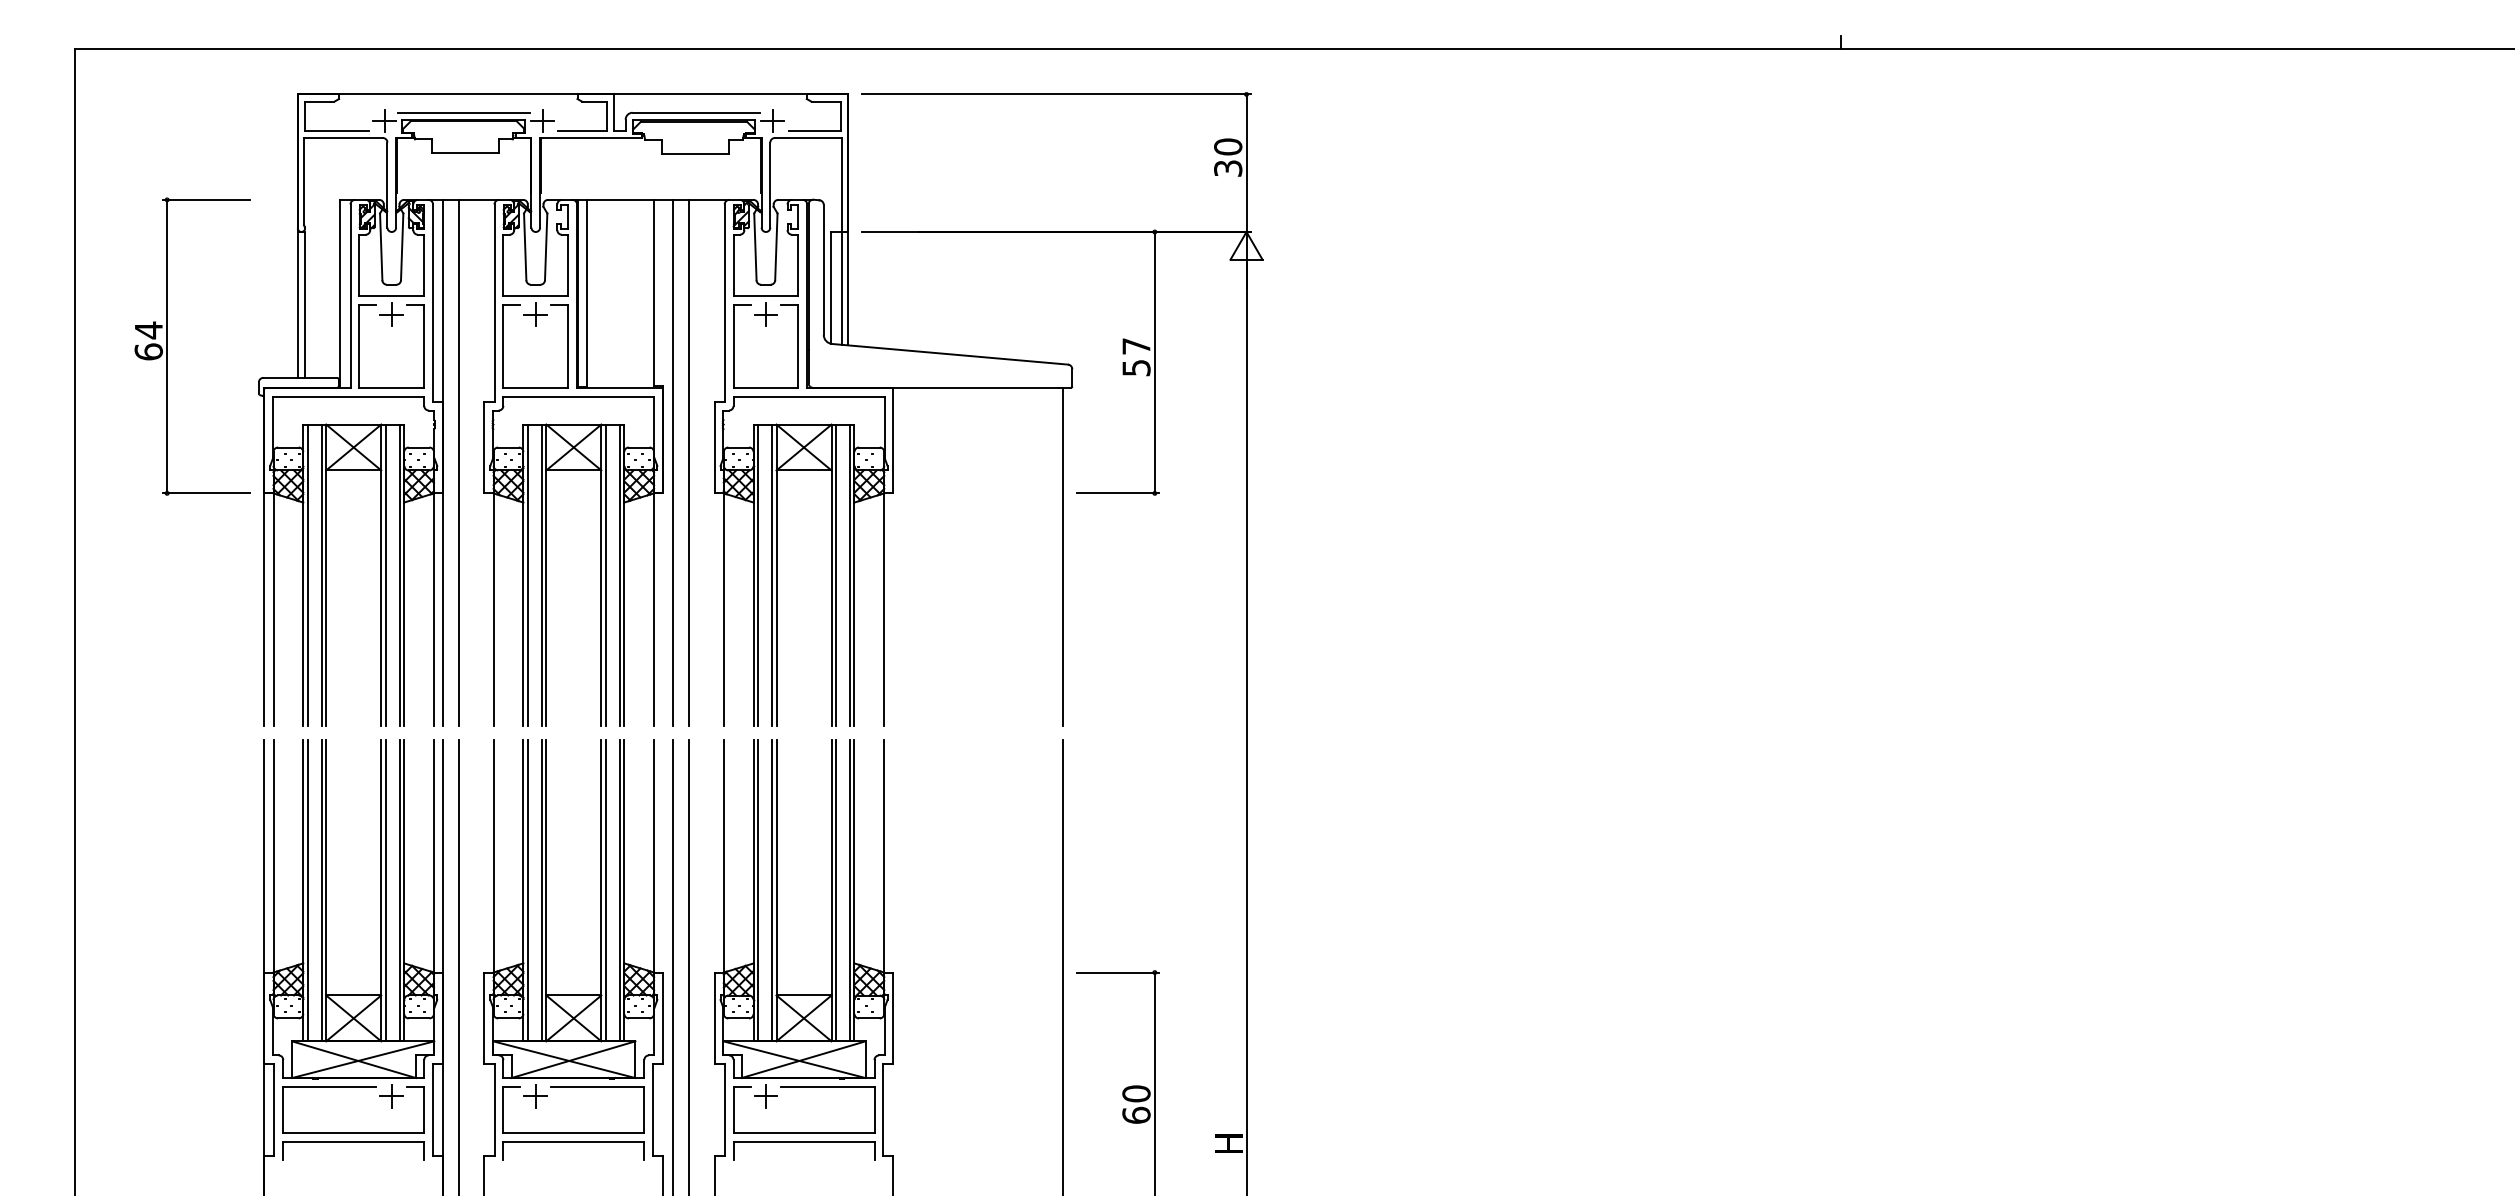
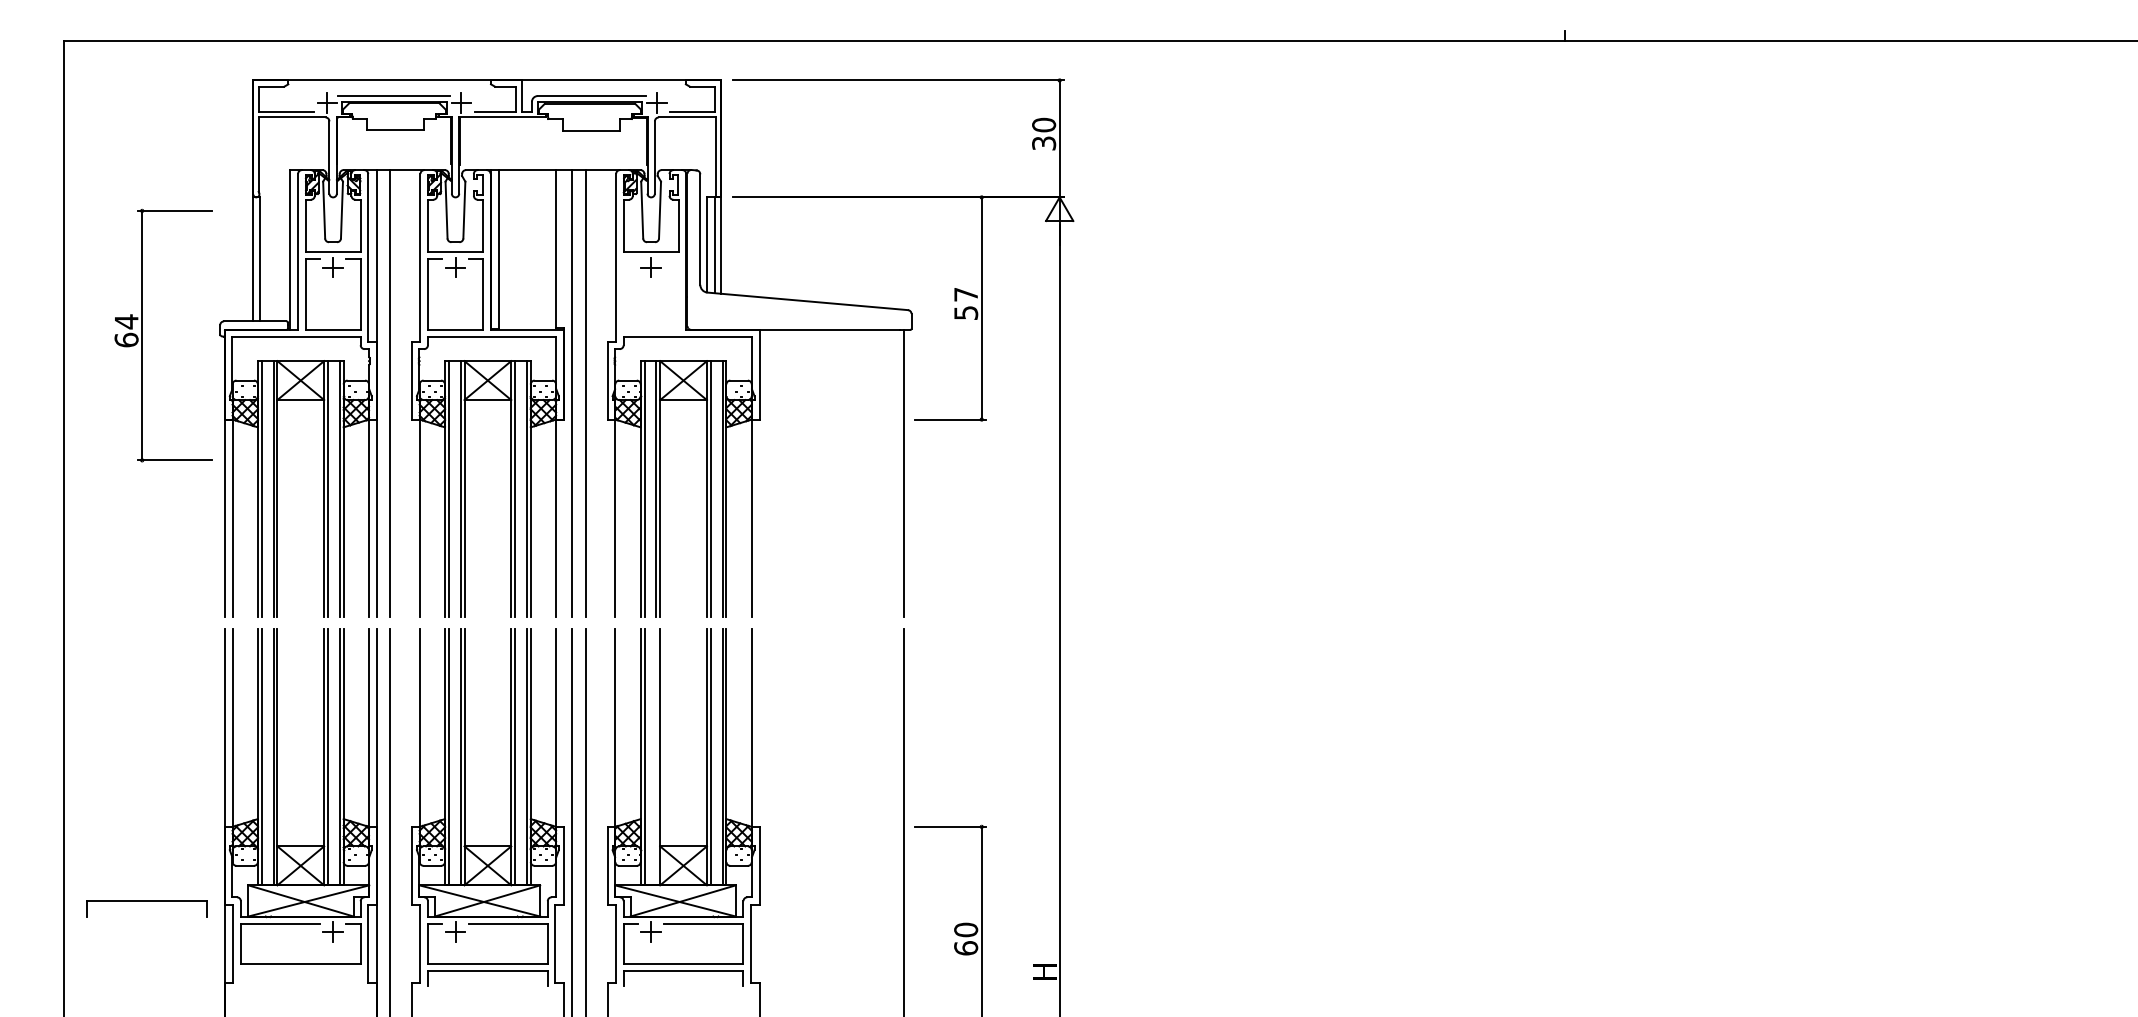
part: (167, 346) -> (142, 335), moved
part: (734, 346) -> (624, 294), removed
line: (771, 890) -> (655, 757), removed
part: (353, 1142) -> (146, 901), moved

